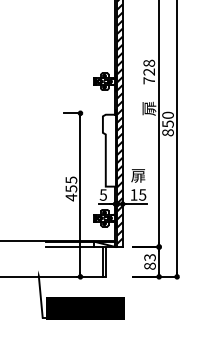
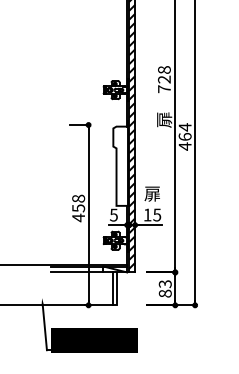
text: (167, 123) -> (184, 136), 850 -> 464
text: (71, 179) -> (78, 198), 455 -> 458

